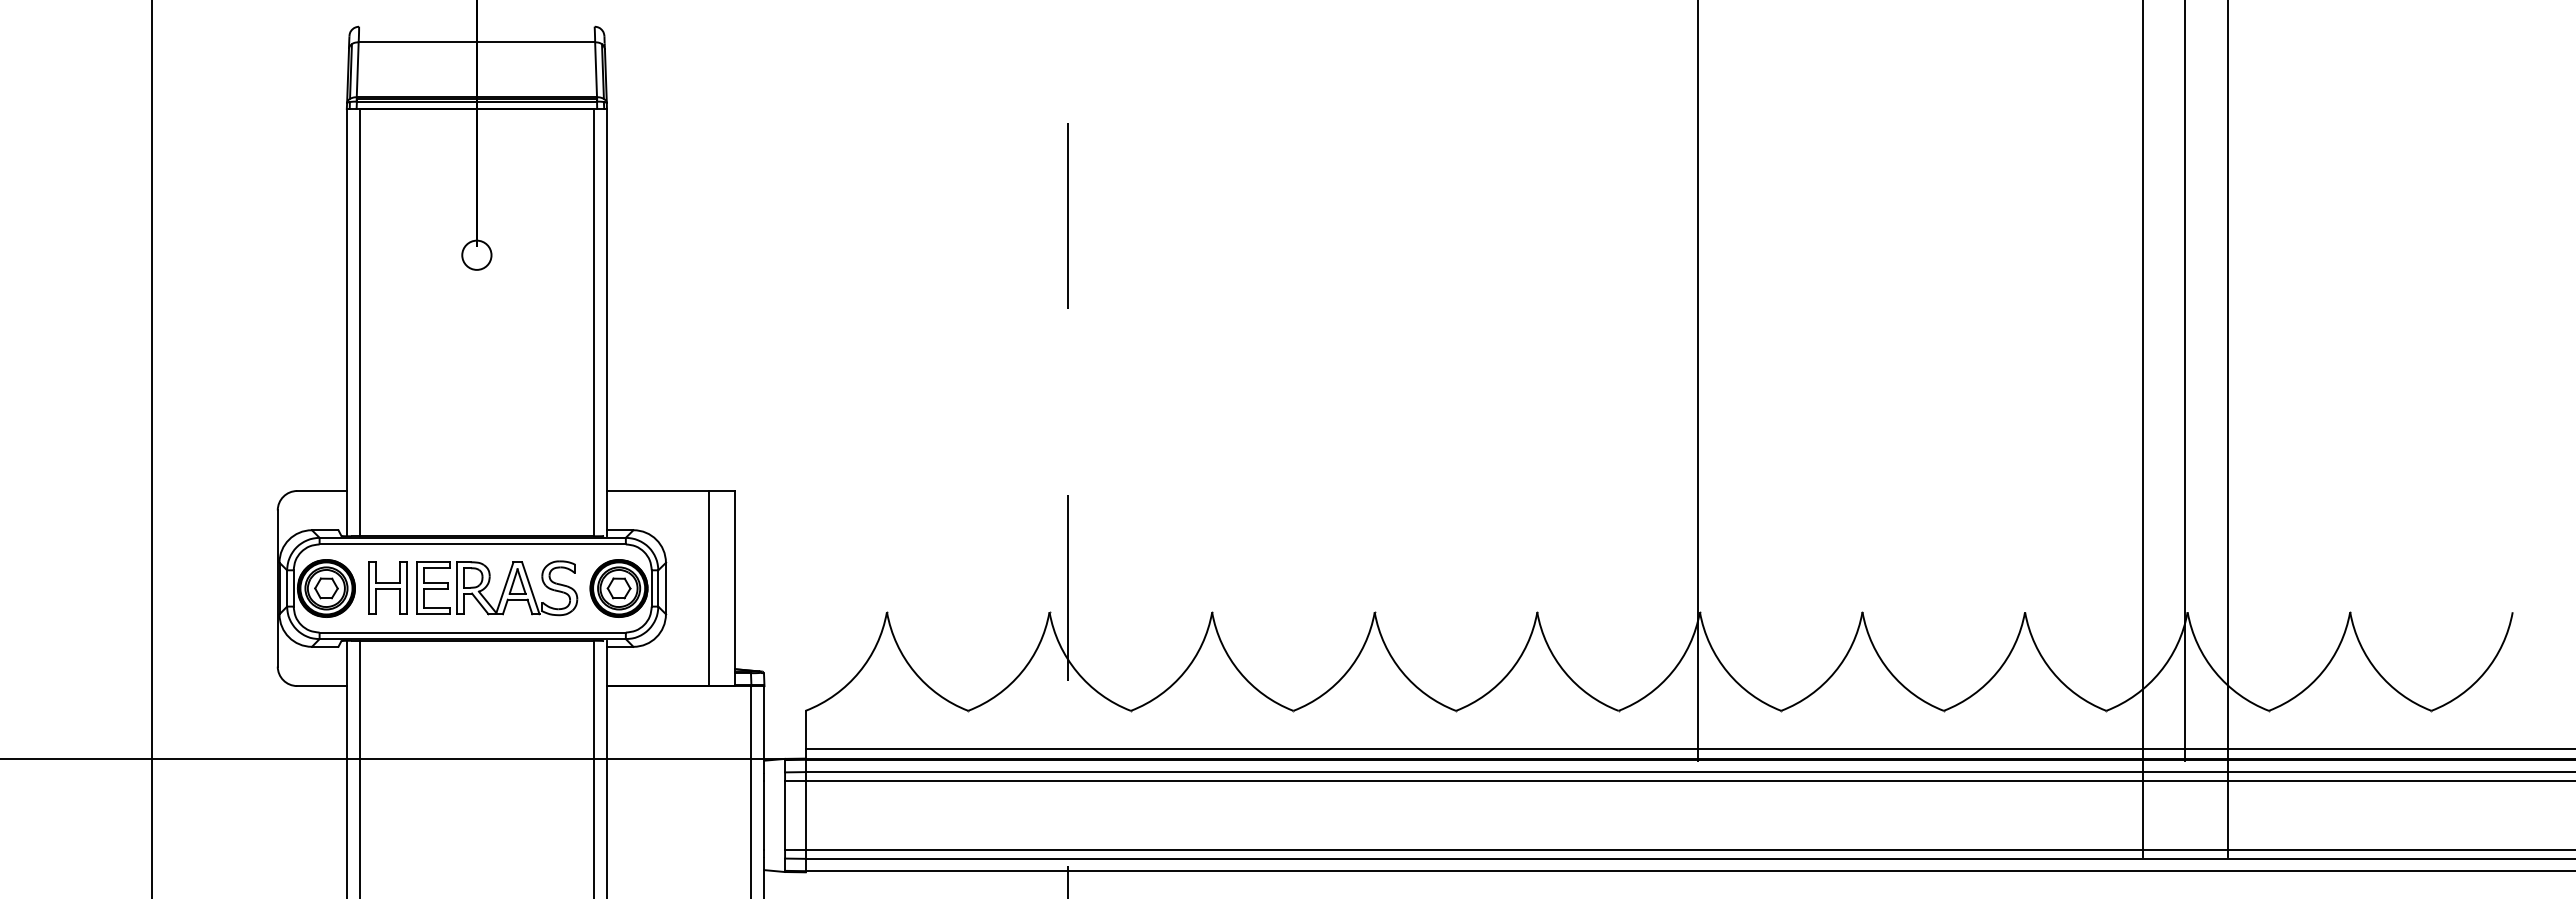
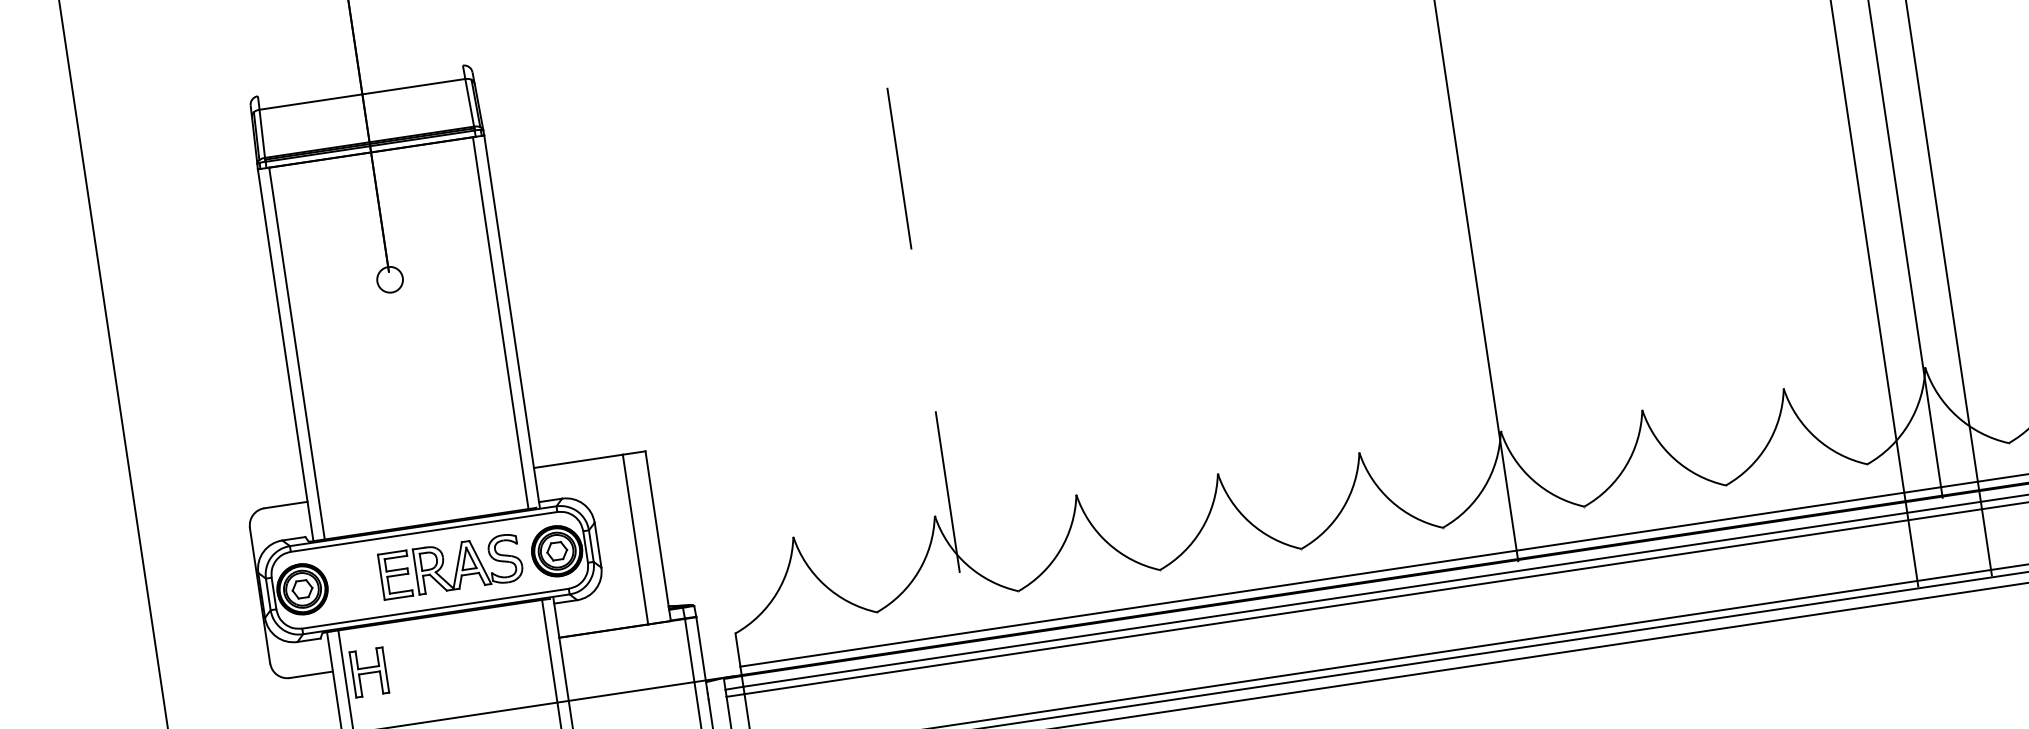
part: (387, 587) -> (369, 671), moved

